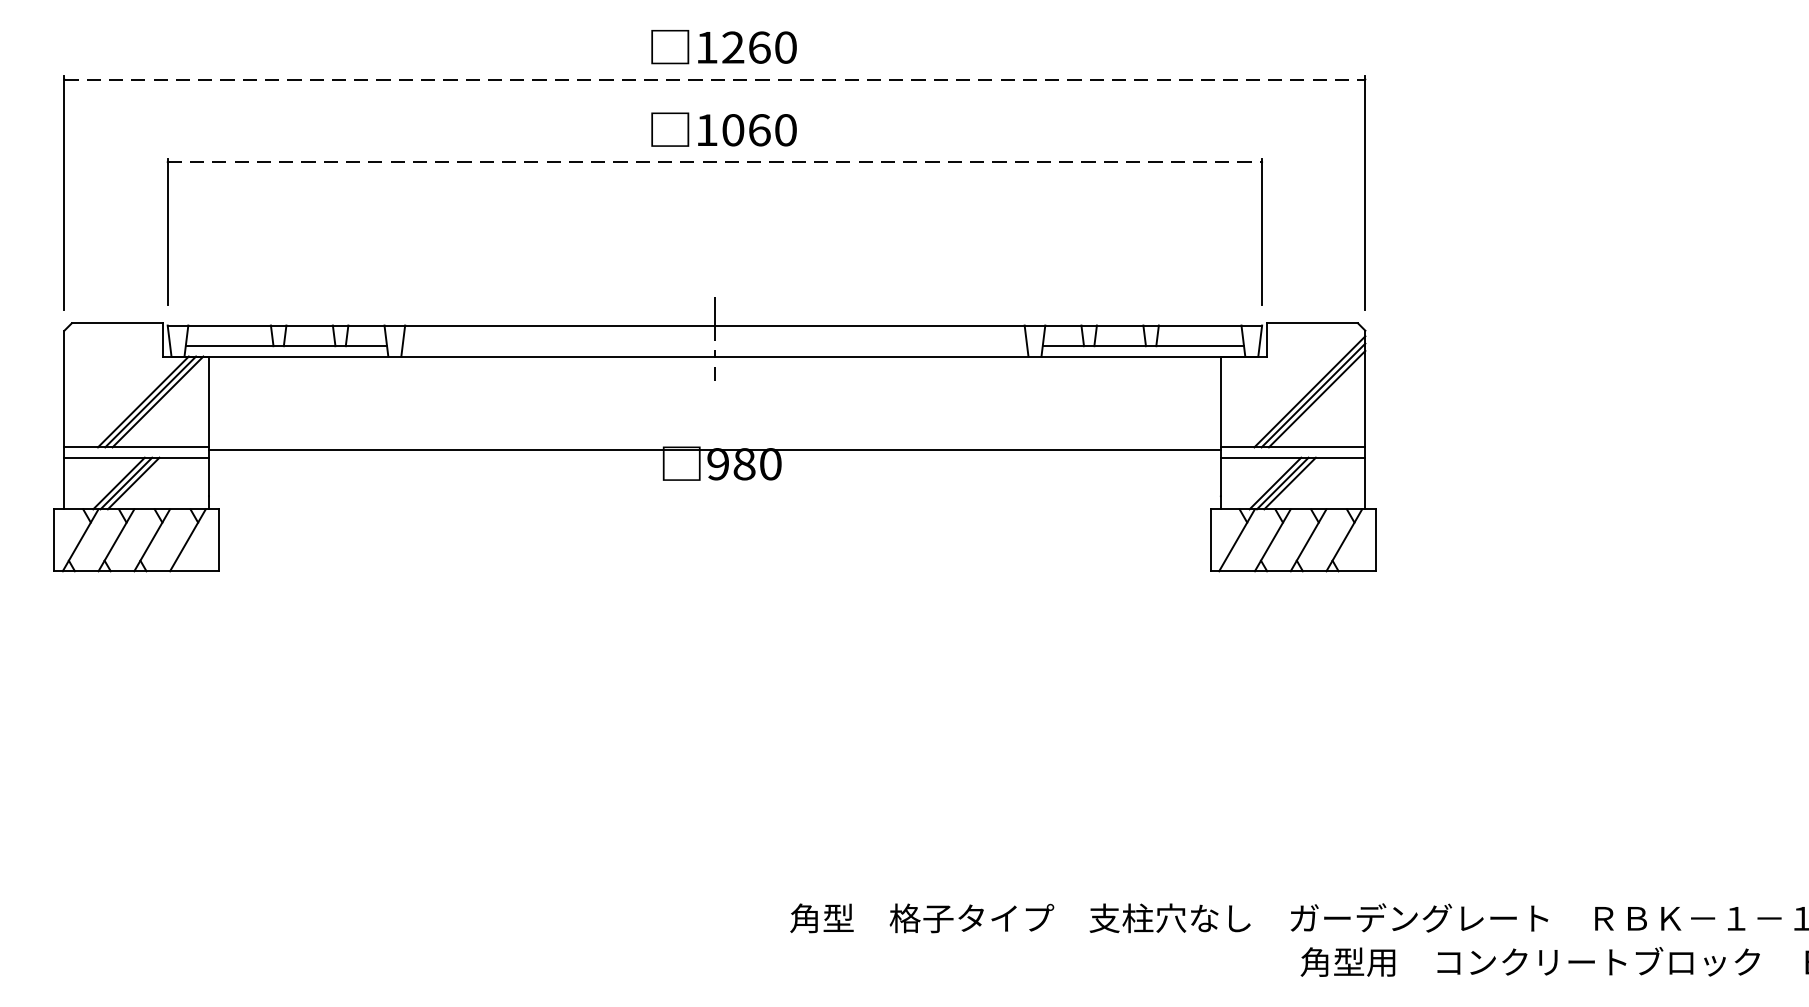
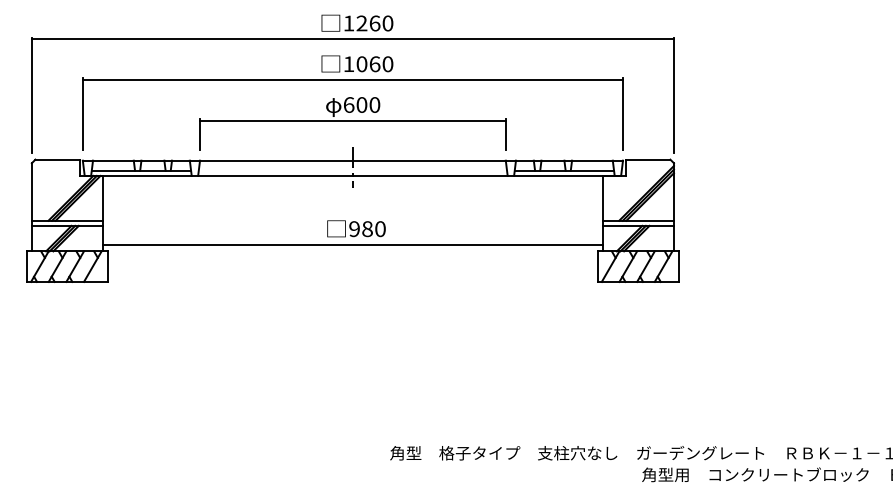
line: (716, 80) -> (353, 39), dashed -> solid
line: (716, 163) -> (353, 80), dashed -> solid
part: (714, 250) -> (352, 123), added
line: (714, 448) -> (352, 244), moved

